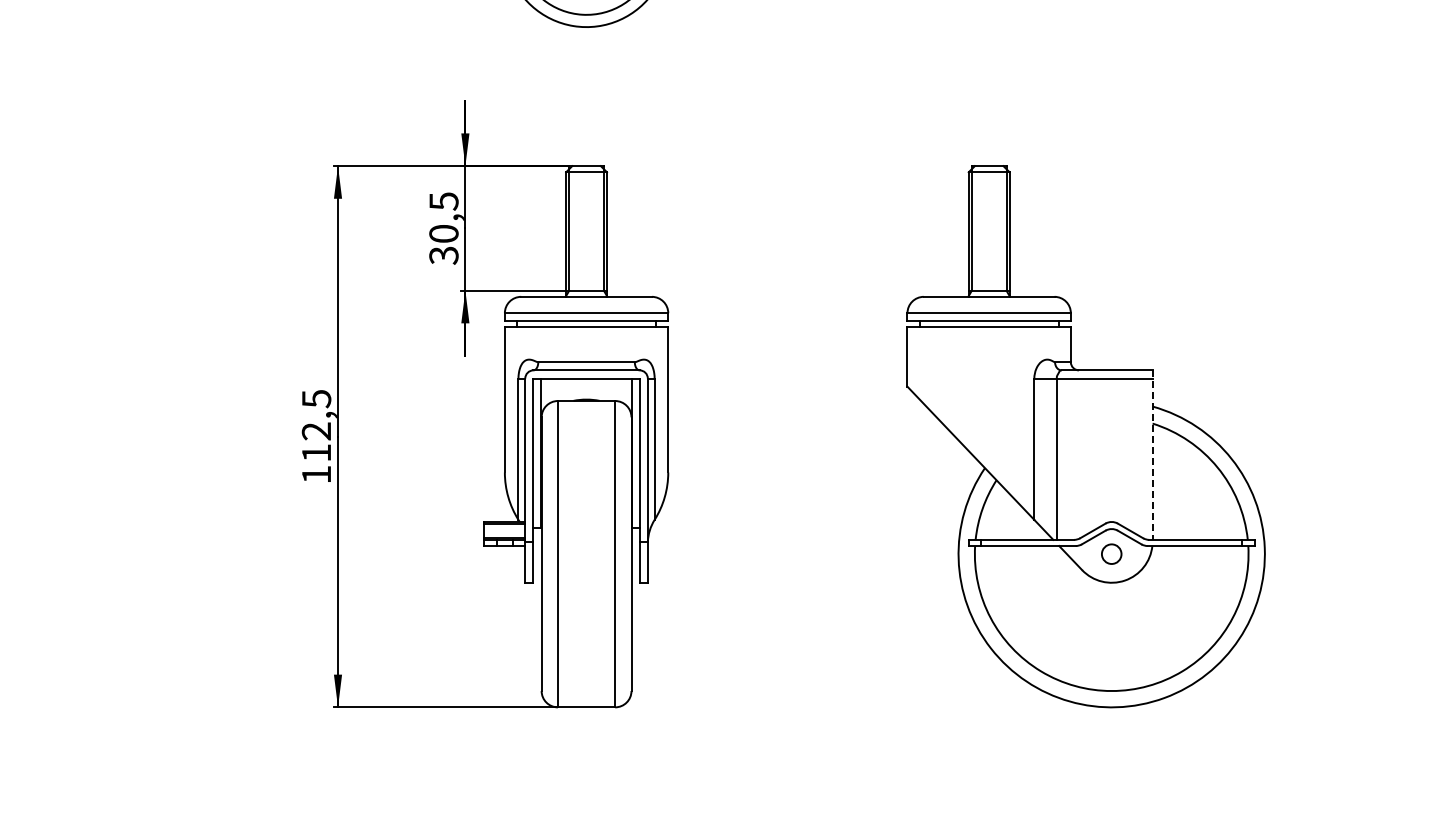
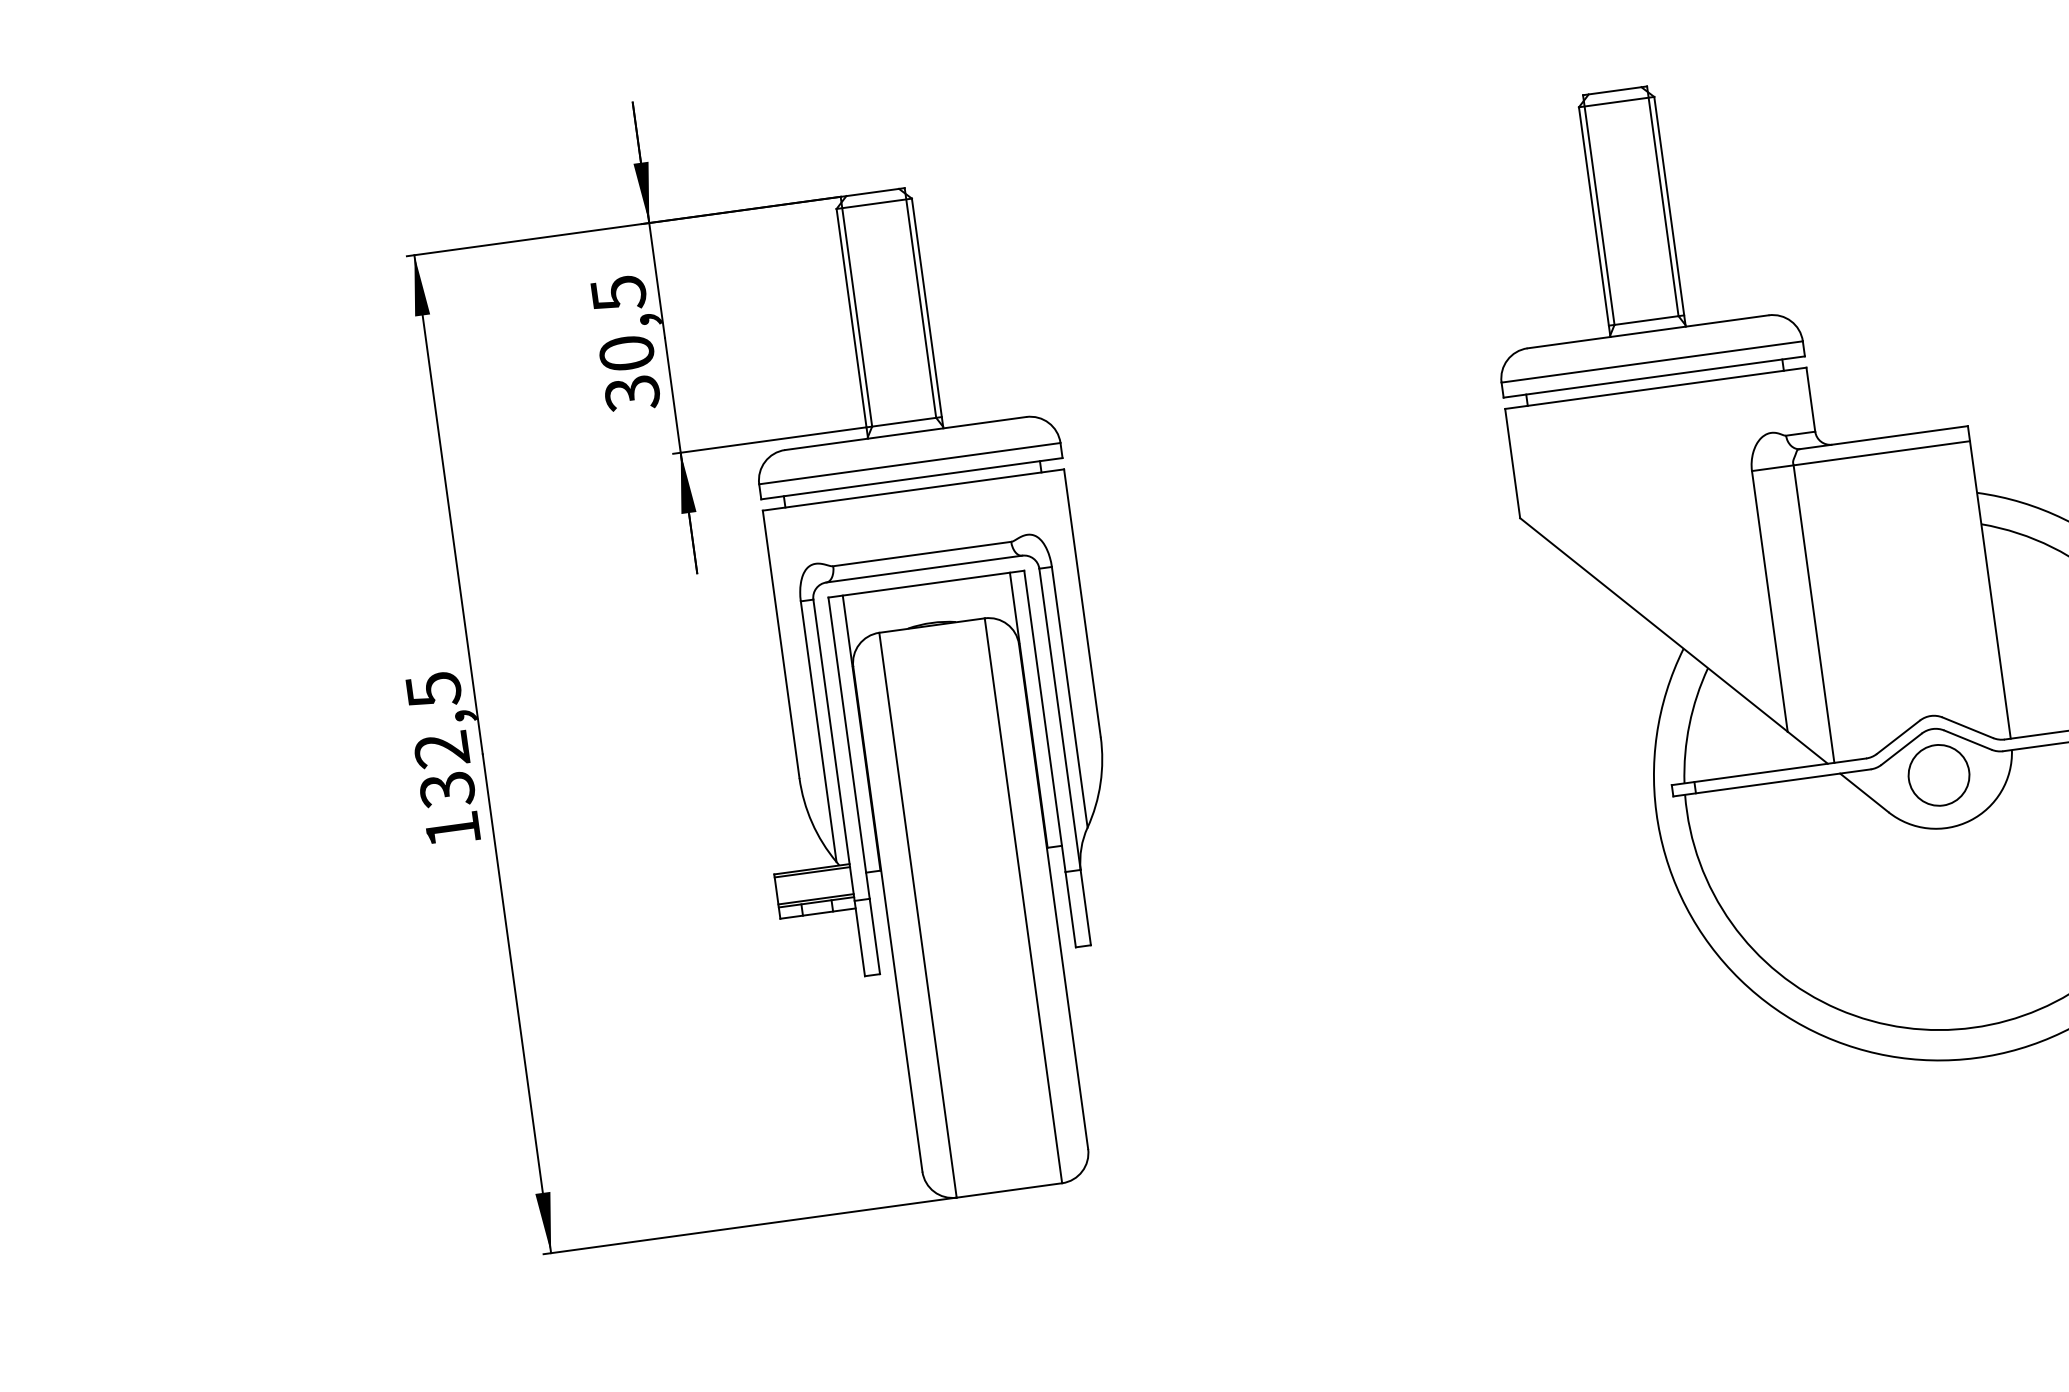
text: (316, 453) -> (447, 790), 112,5 -> 132,5
line: (1152, 455) -> (1989, 583), dashed -> solid
circle: (1111, 553) -> (1938, 774), size x1.67

